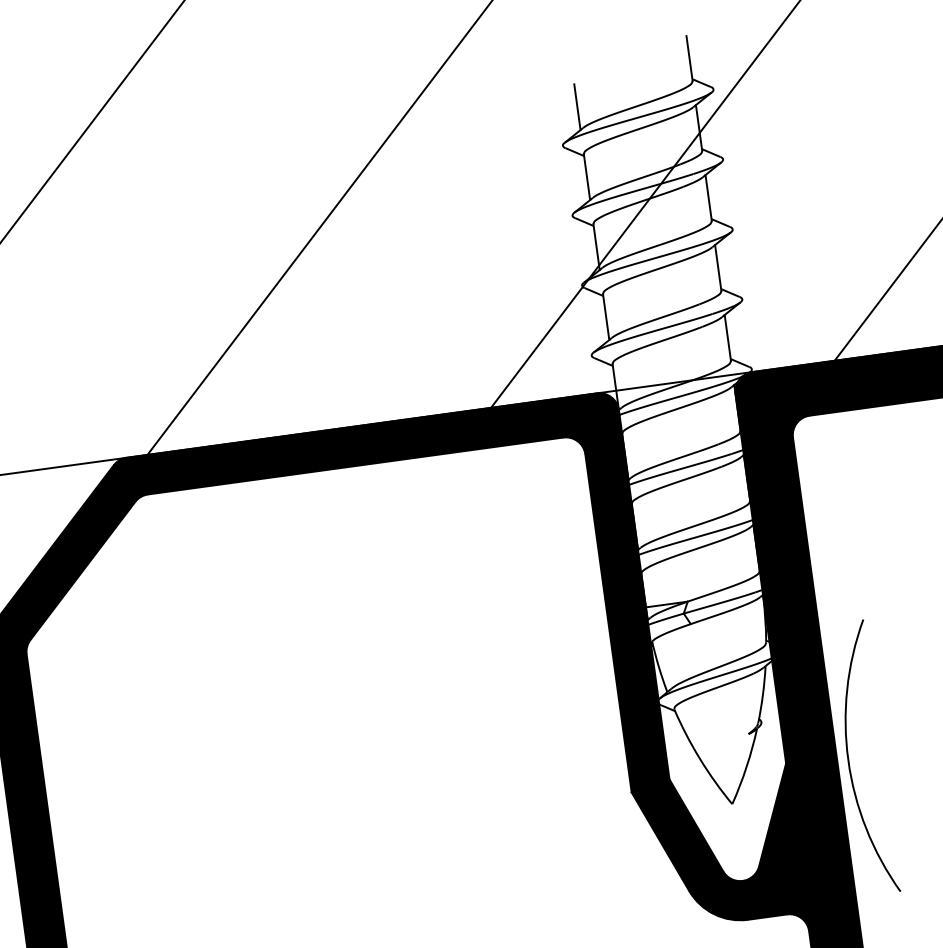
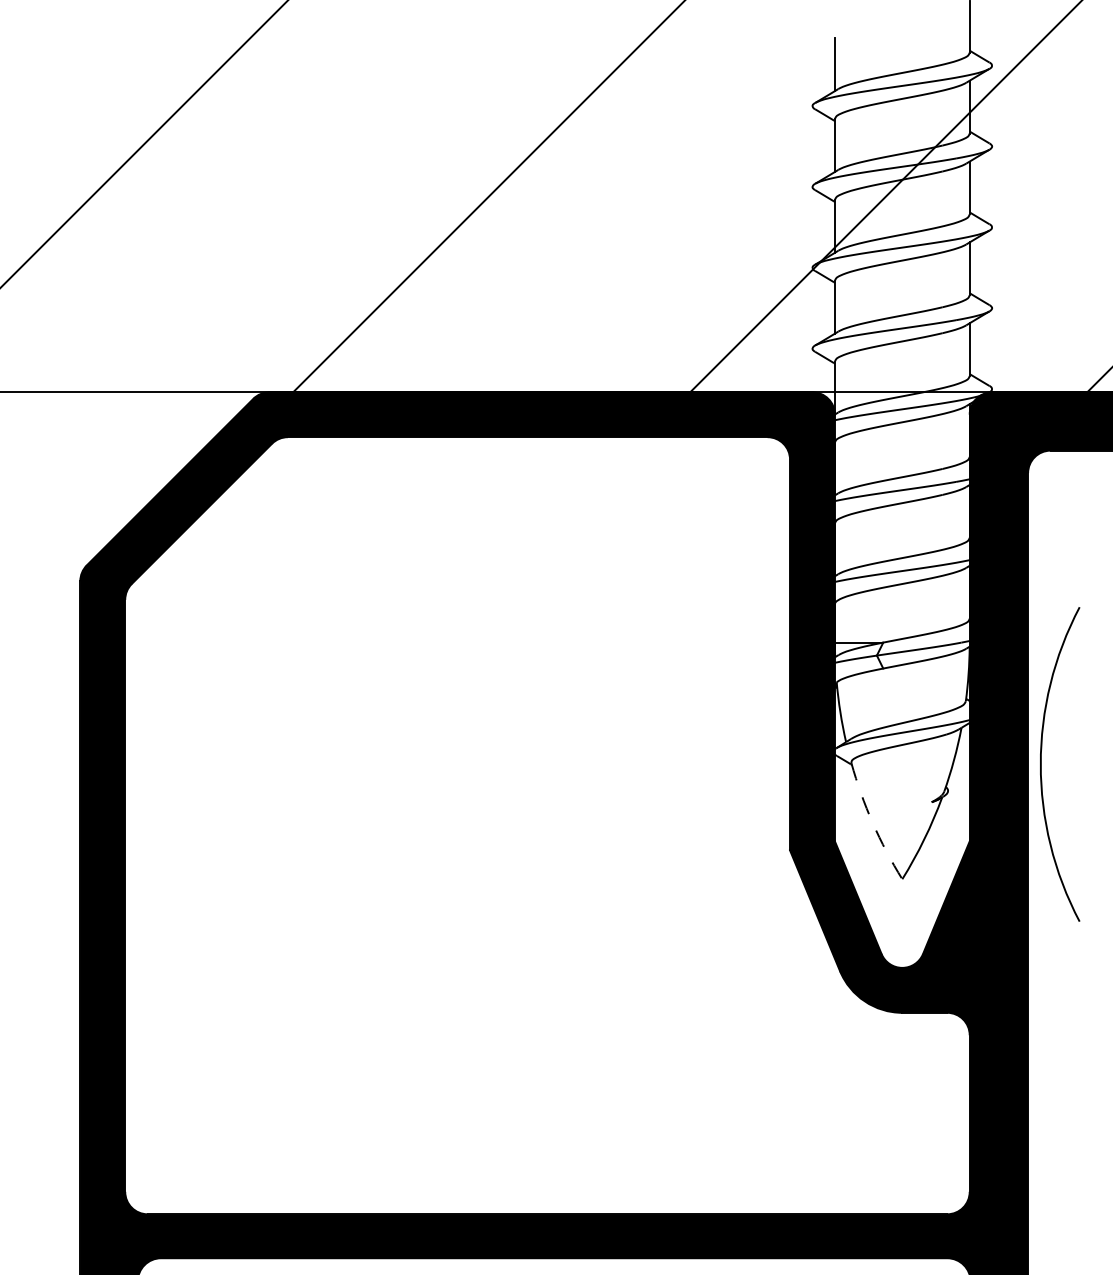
arc: (699, 759) -> (872, 823), solid -> dashed
arc: (848, 760) -> (1041, 764), moved

